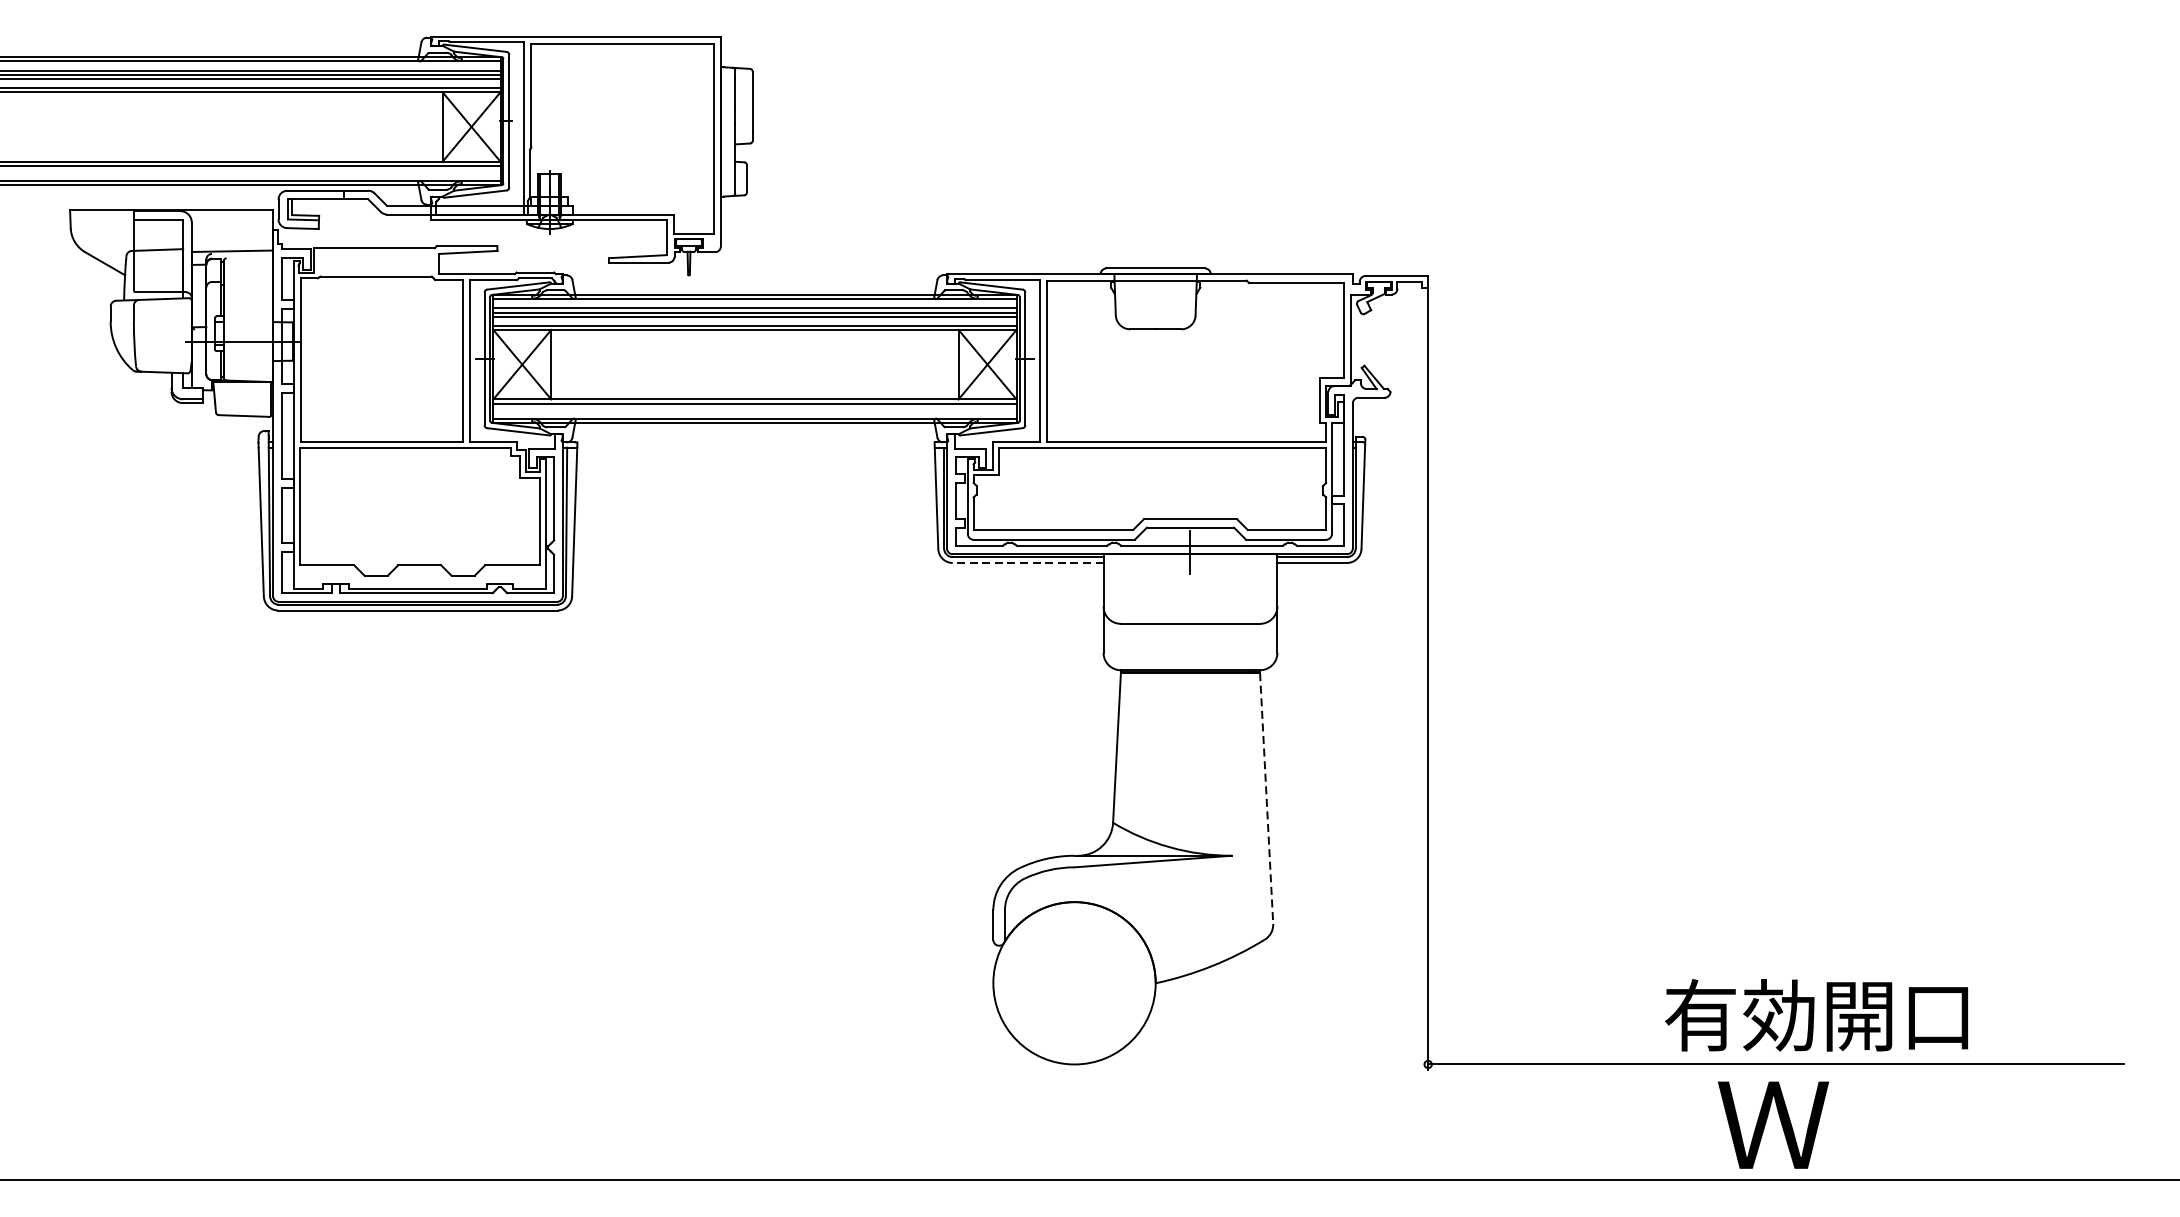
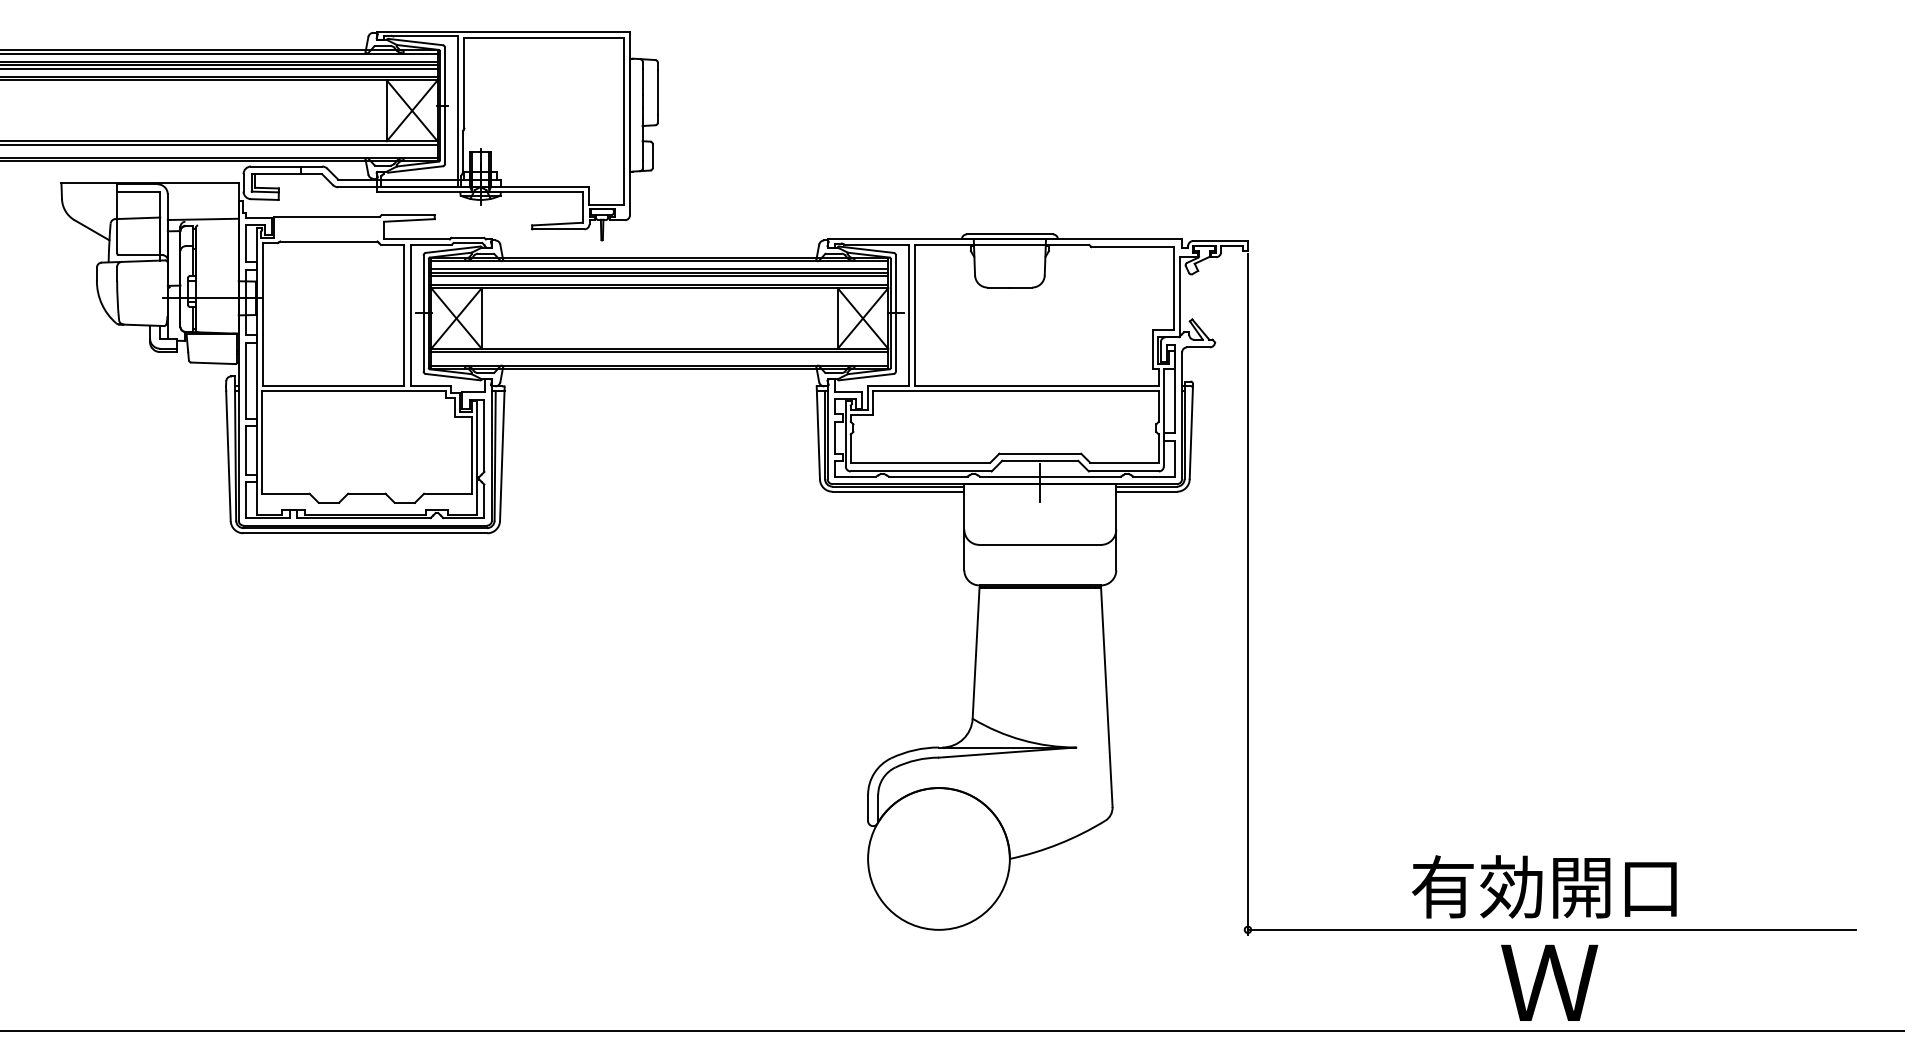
line: (1028, 562) -> (898, 491), dashed -> solid
line: (1266, 798) -> (1106, 697), dashed -> solid
text: (1816, 1014) -> (1544, 886), moved

